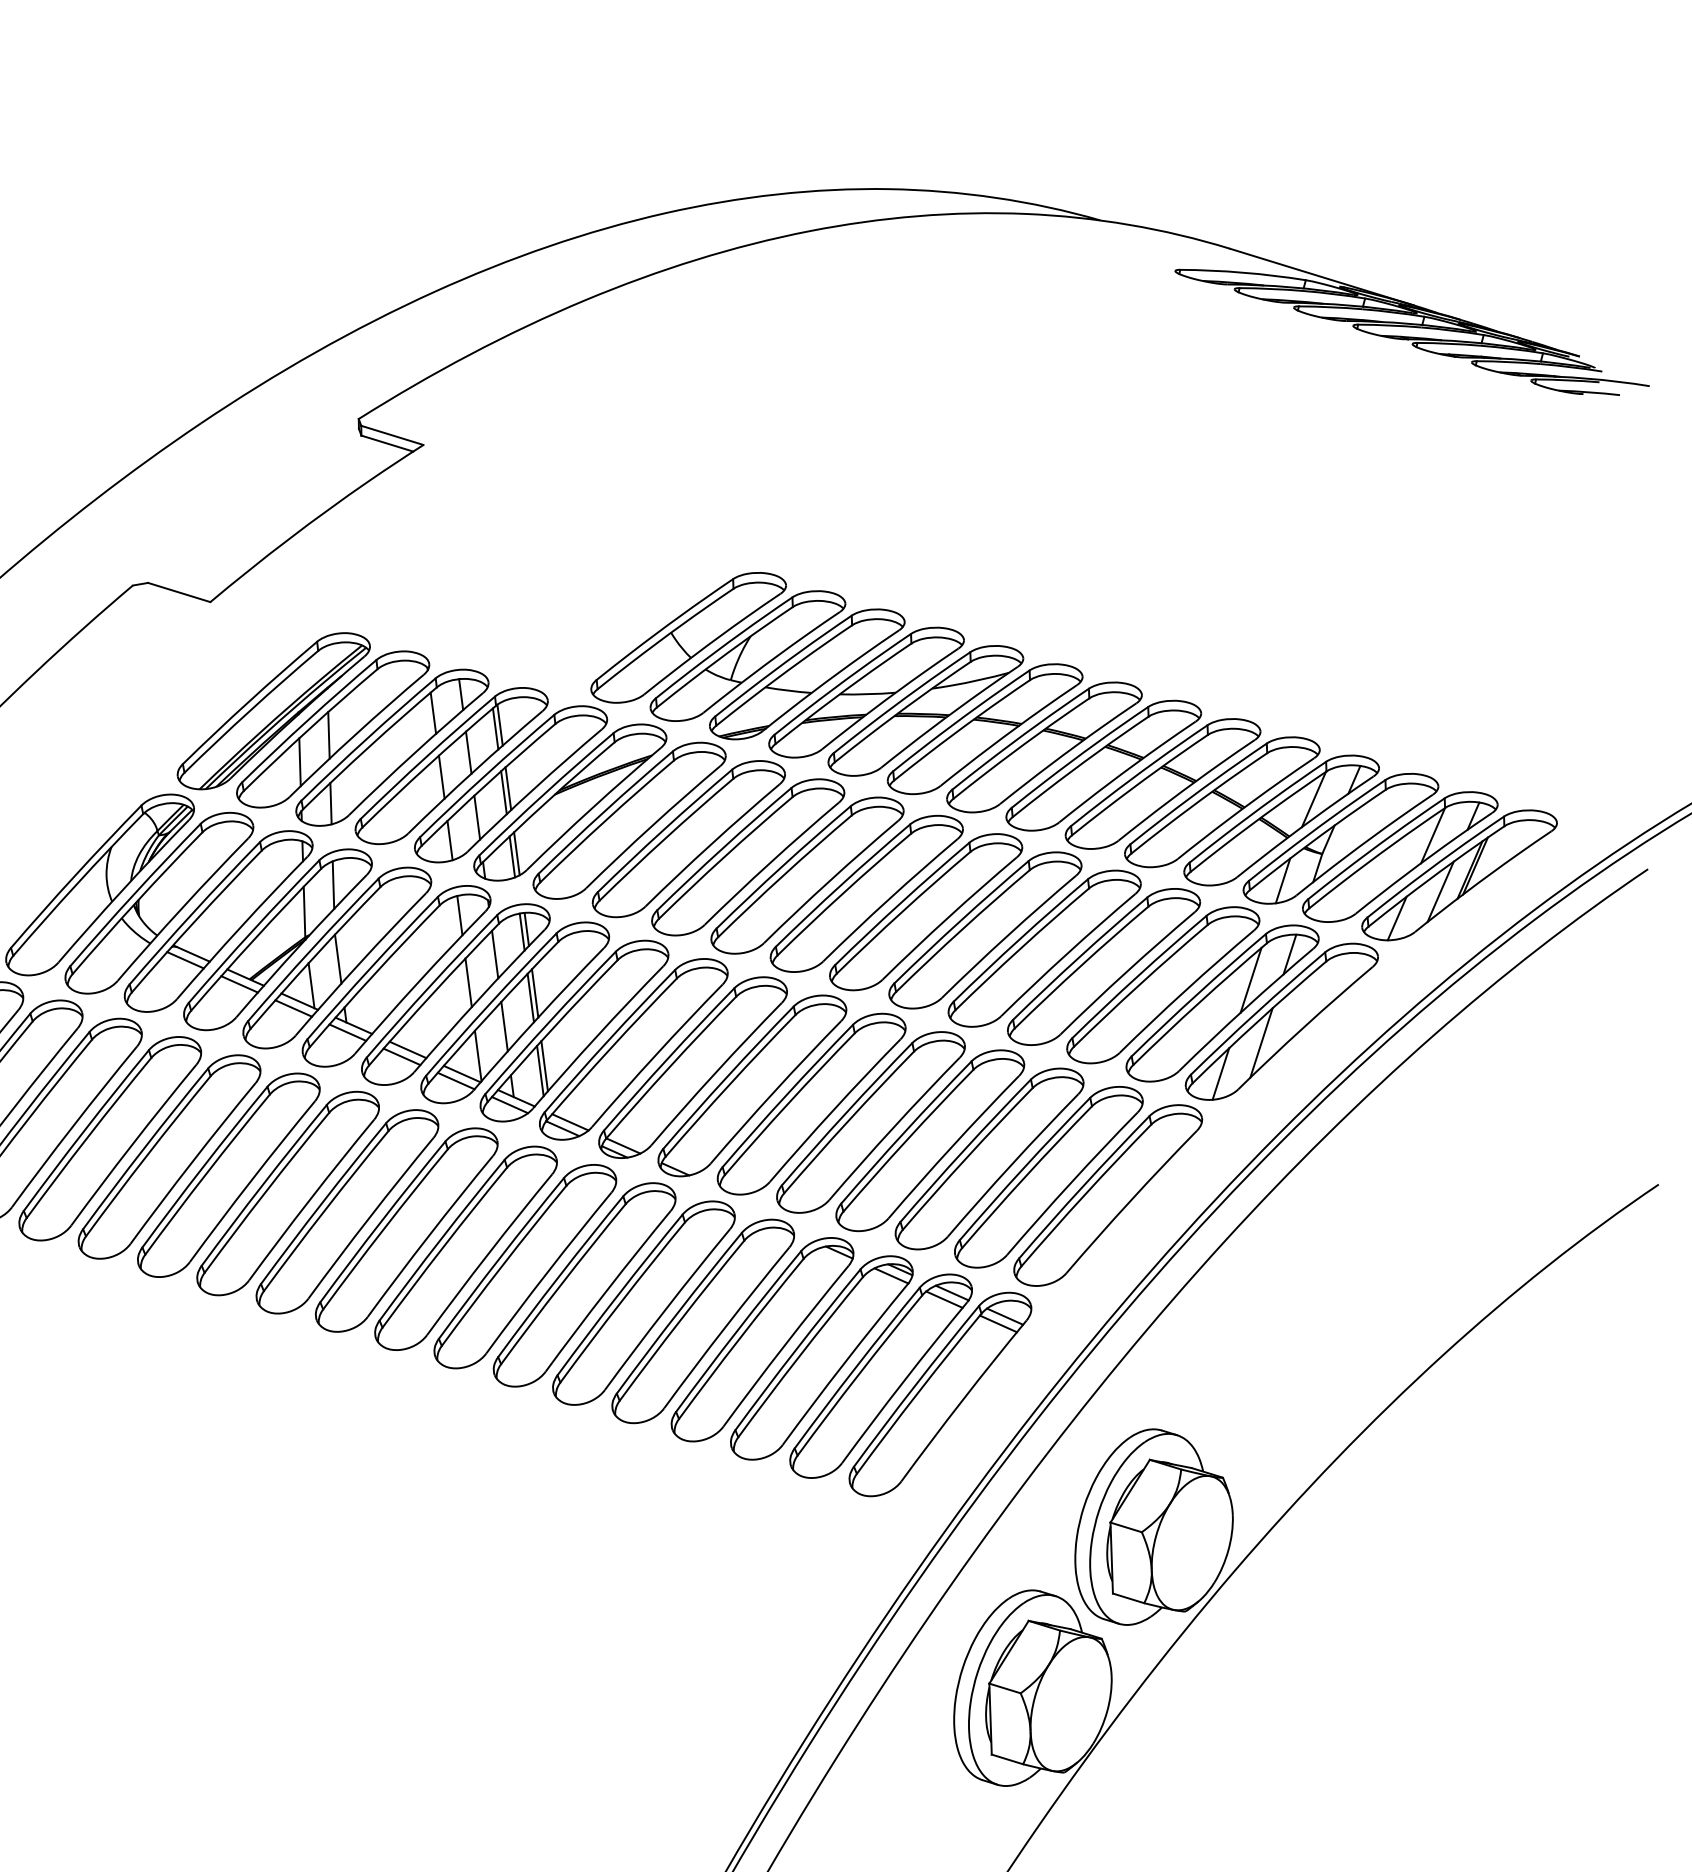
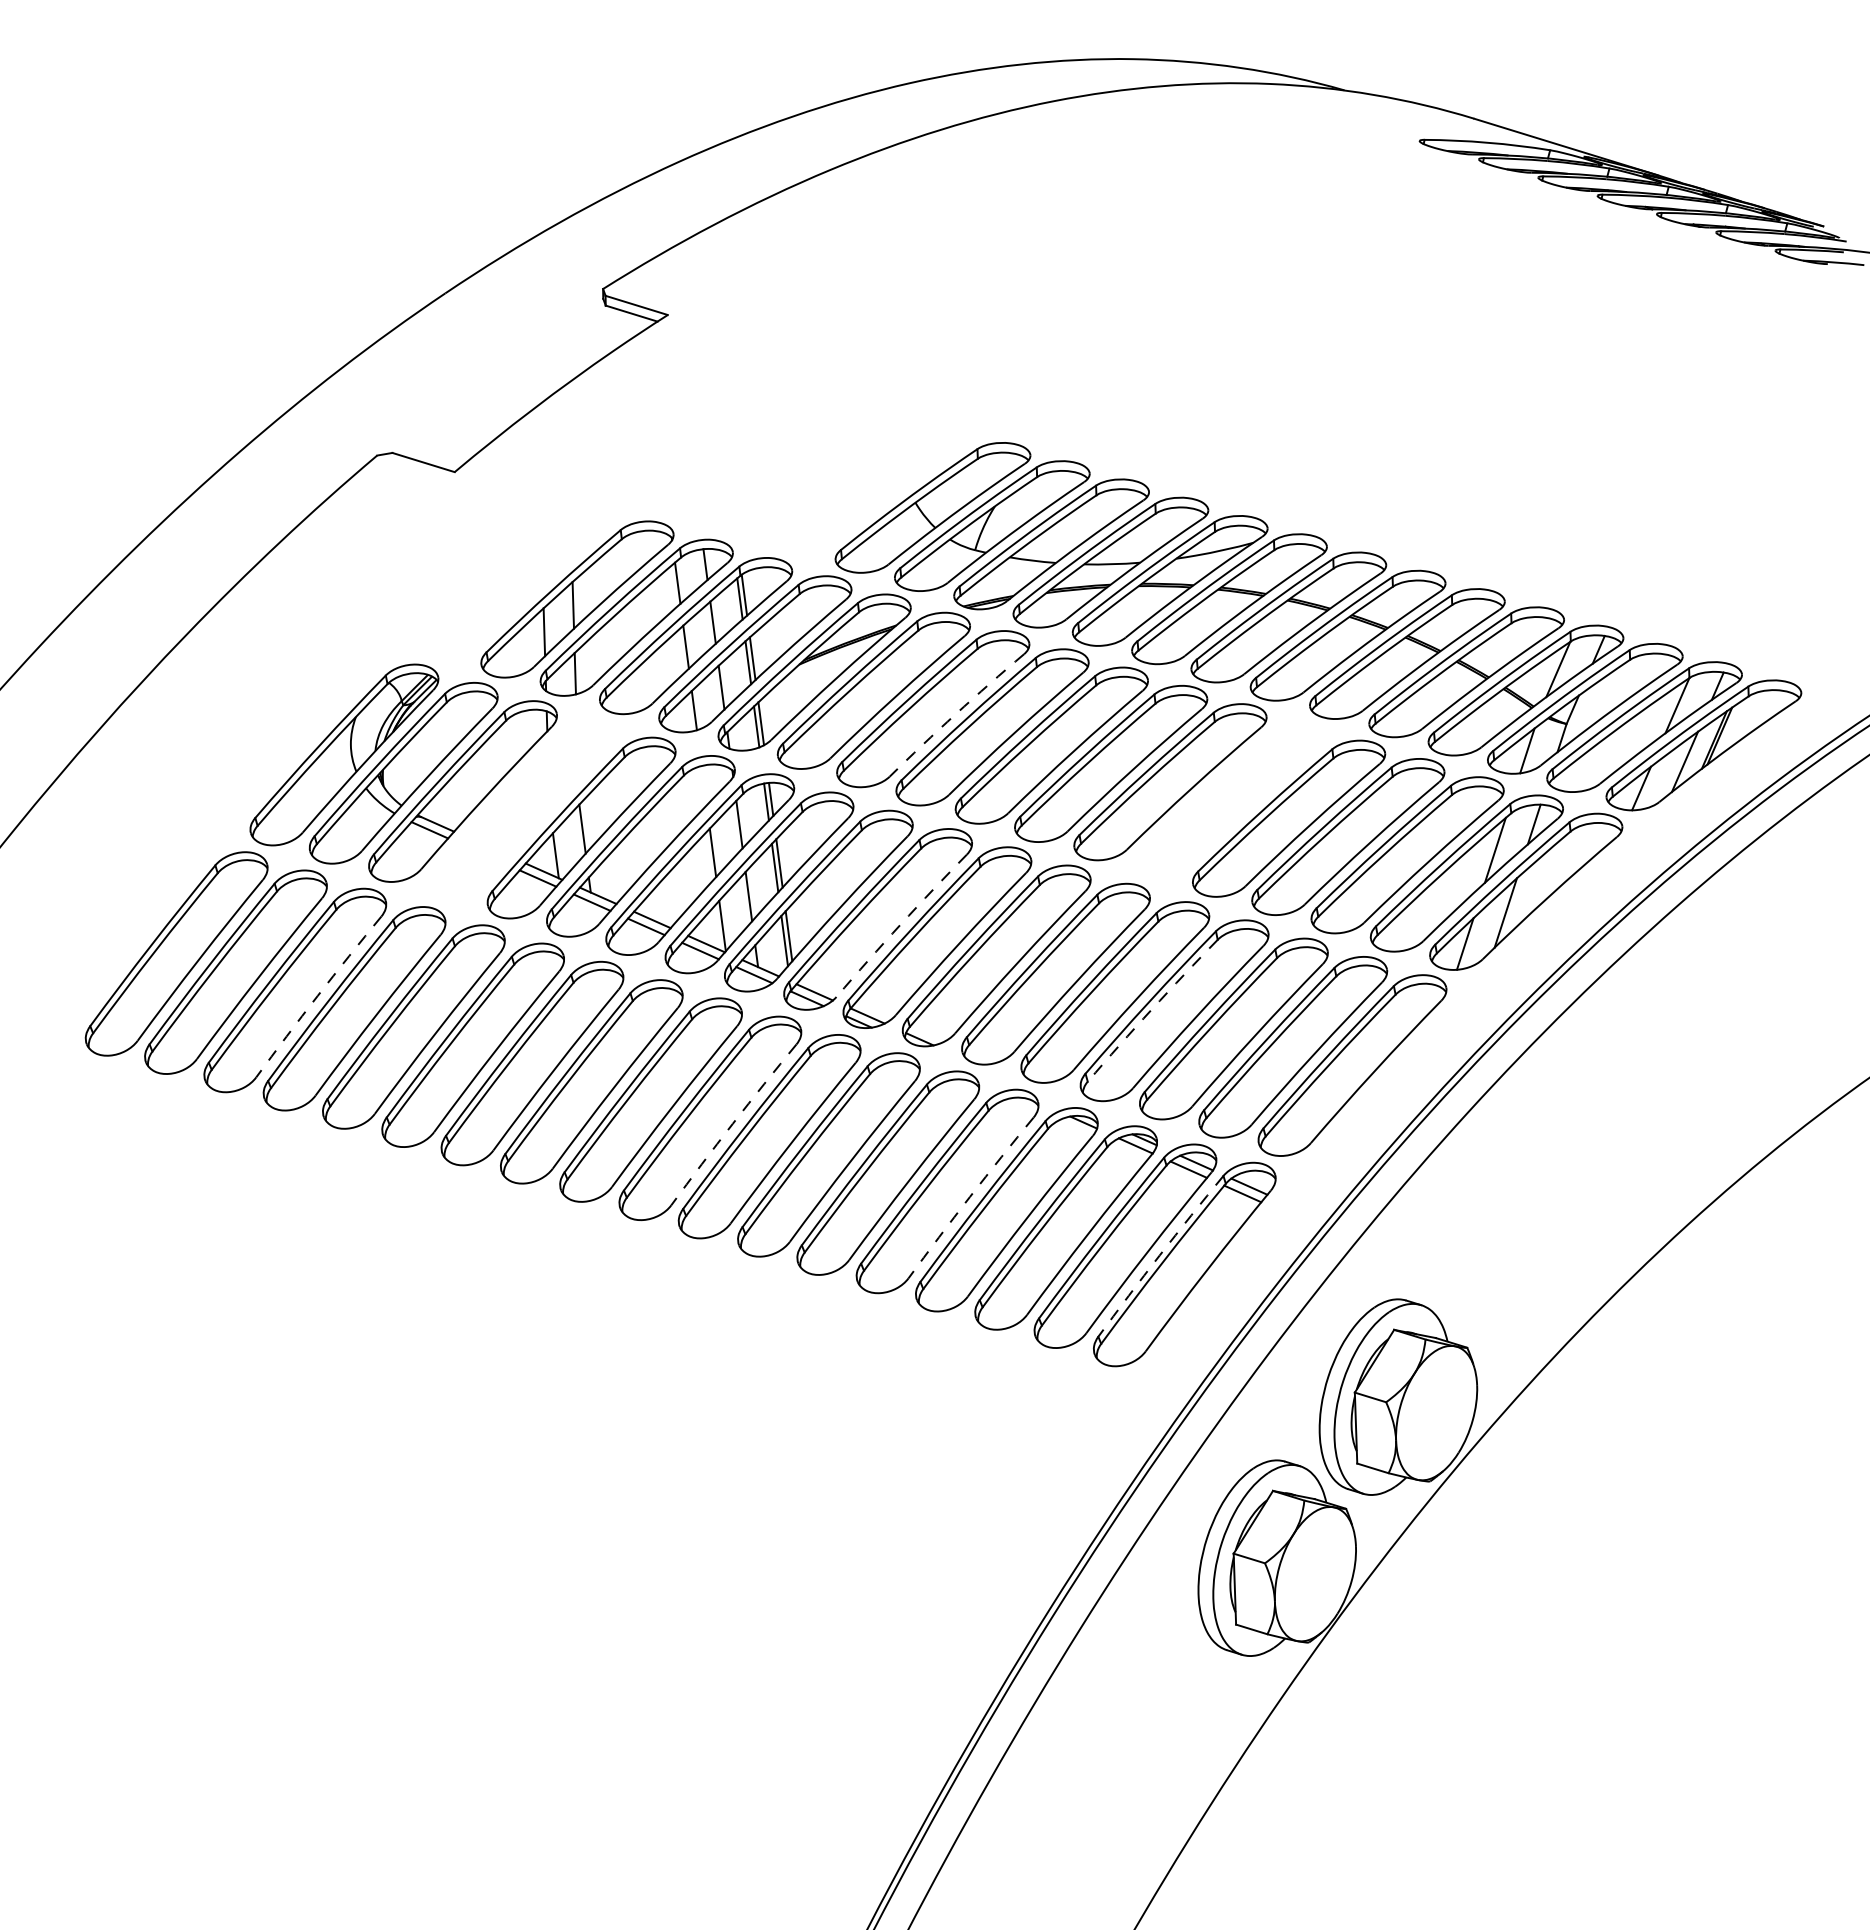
part: (274, 711) -> (518, 581), removed
arc: (711, 844) -> (955, 714), solid -> dashed
line: (459, 915) -> (703, 785), removed
part: (985, 930) -> (1229, 800), removed
part: (278, 939) -> (522, 809), removed
arc: (656, 1054) -> (900, 924), solid -> dashed
arc: (73, 1126) -> (317, 996), solid -> dashed
arc: (907, 1139) -> (1151, 1009), solid -> dashed
arc: (488, 1253) -> (732, 1123), solid -> dashed
arc: (725, 1326) -> (969, 1196), solid -> dashed
arc: (915, 1385) -> (1159, 1255), solid -> dashed

